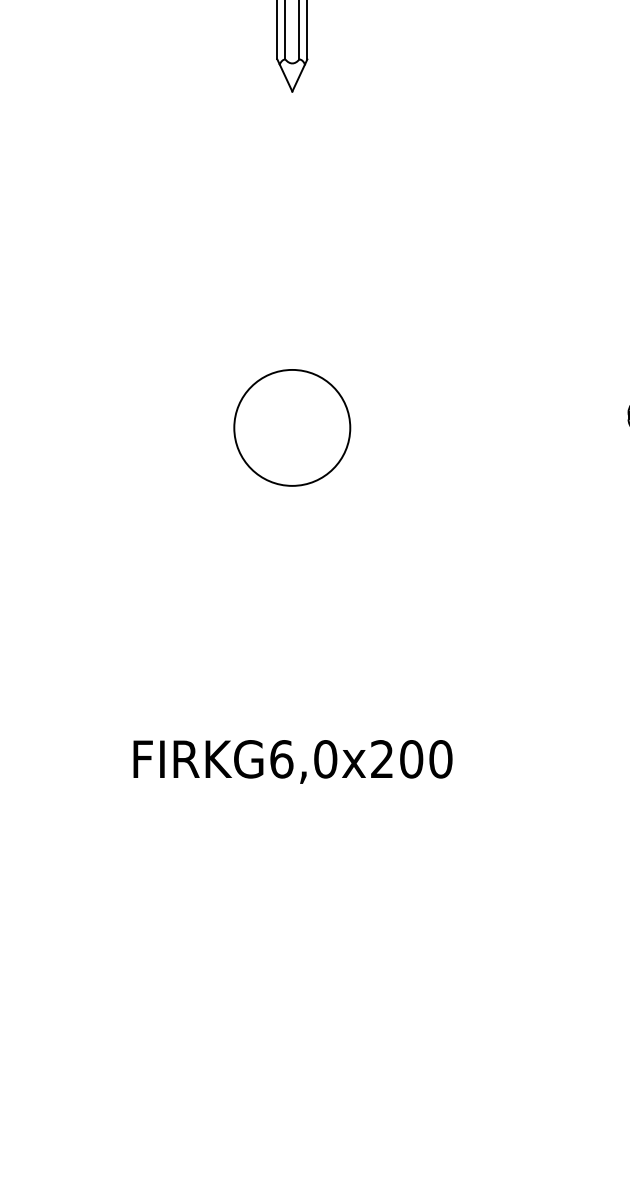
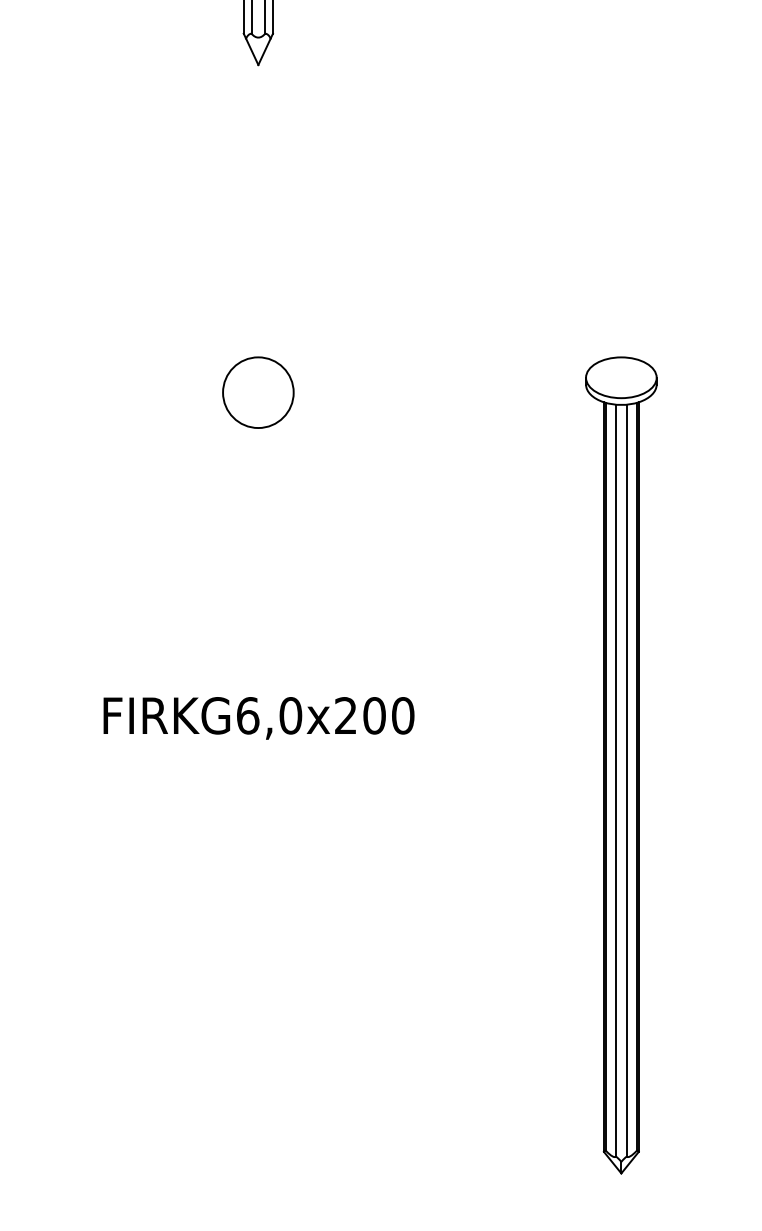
part: (292, 427) -> (258, 392), size x0.62

